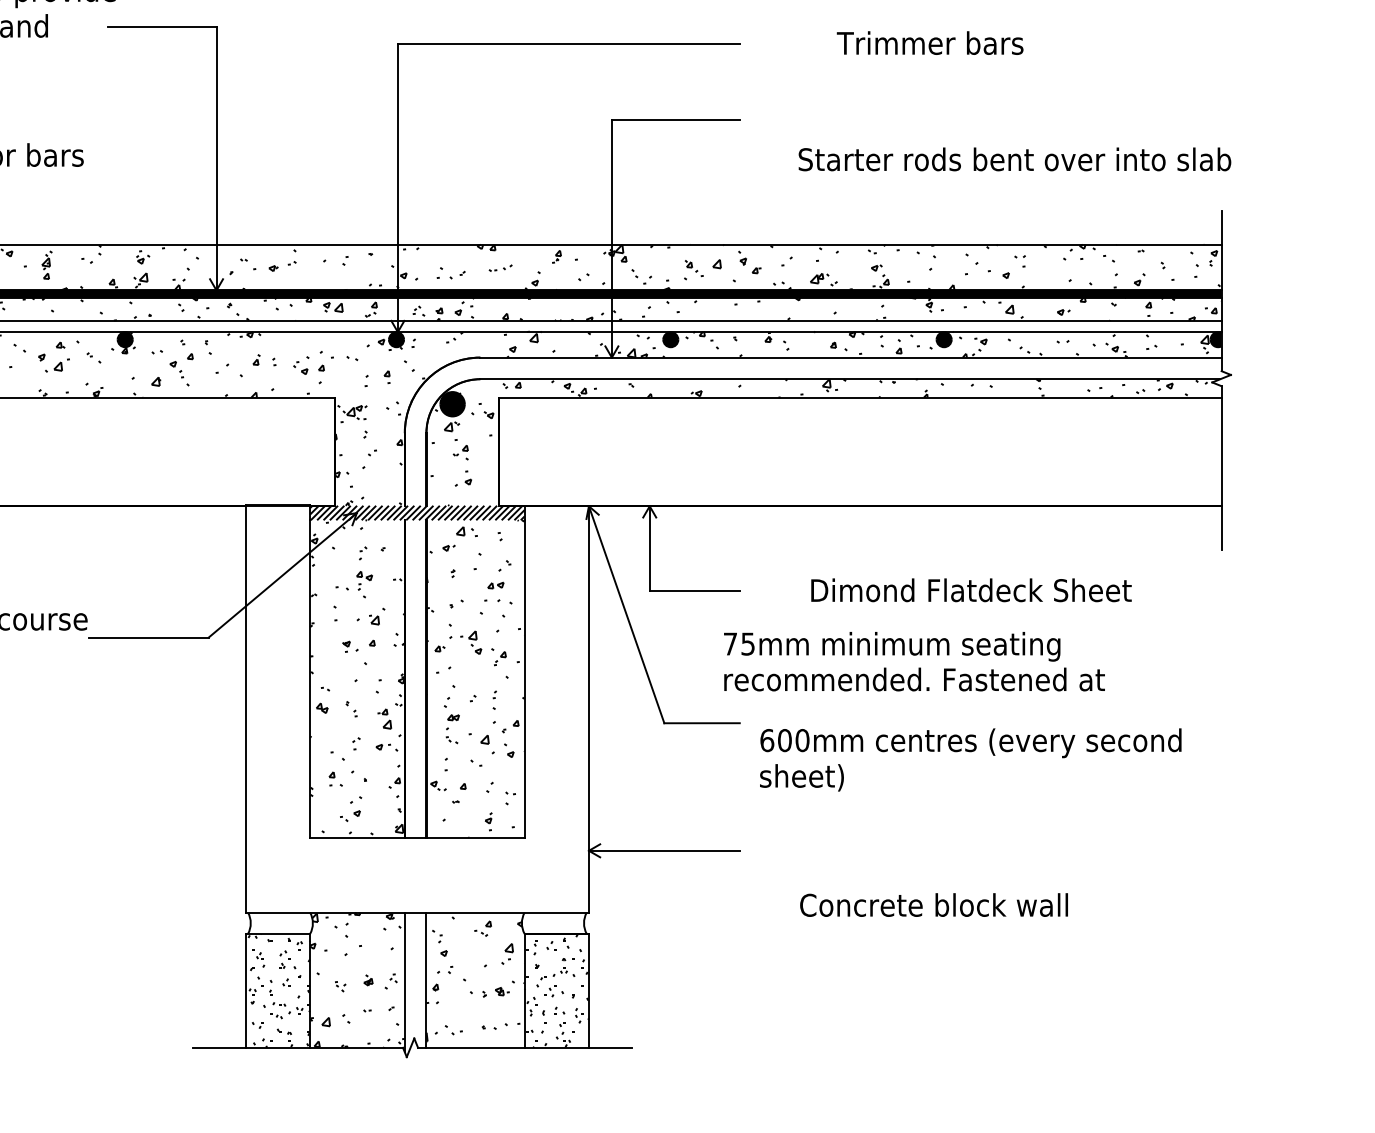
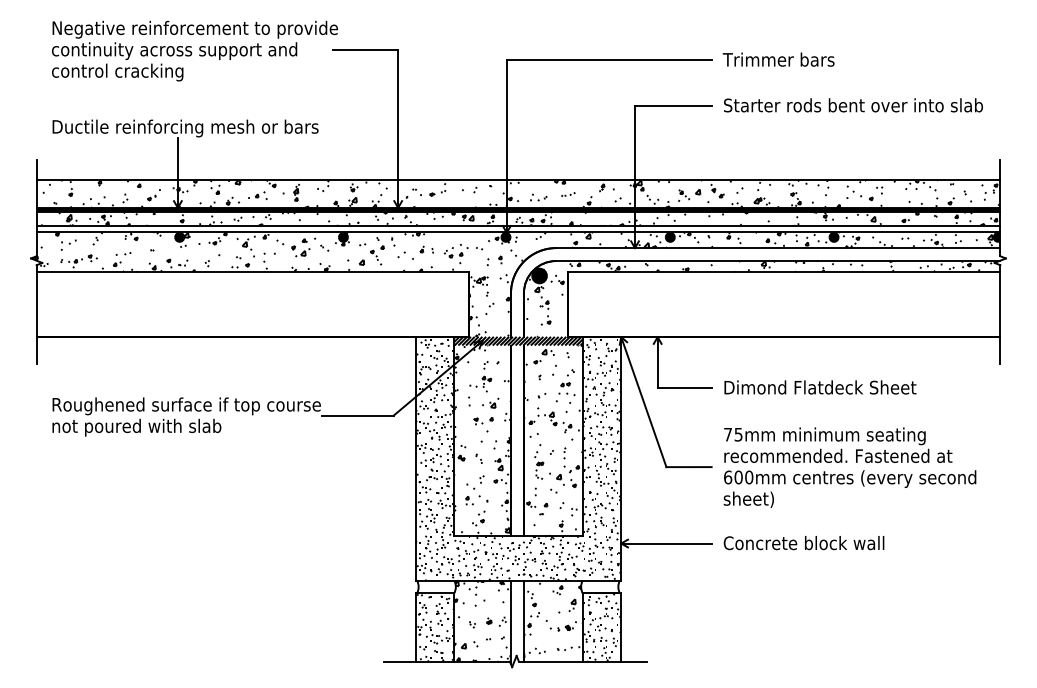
text: (929, 42) -> (778, 59), moved
text: (1014, 159) -> (853, 105), moved
text: (971, 590) -> (820, 387), moved
text: (914, 660) -> (838, 444), moved
hatch: (417, 708) -> (518, 458), added
text: (933, 905) -> (803, 543), moved

